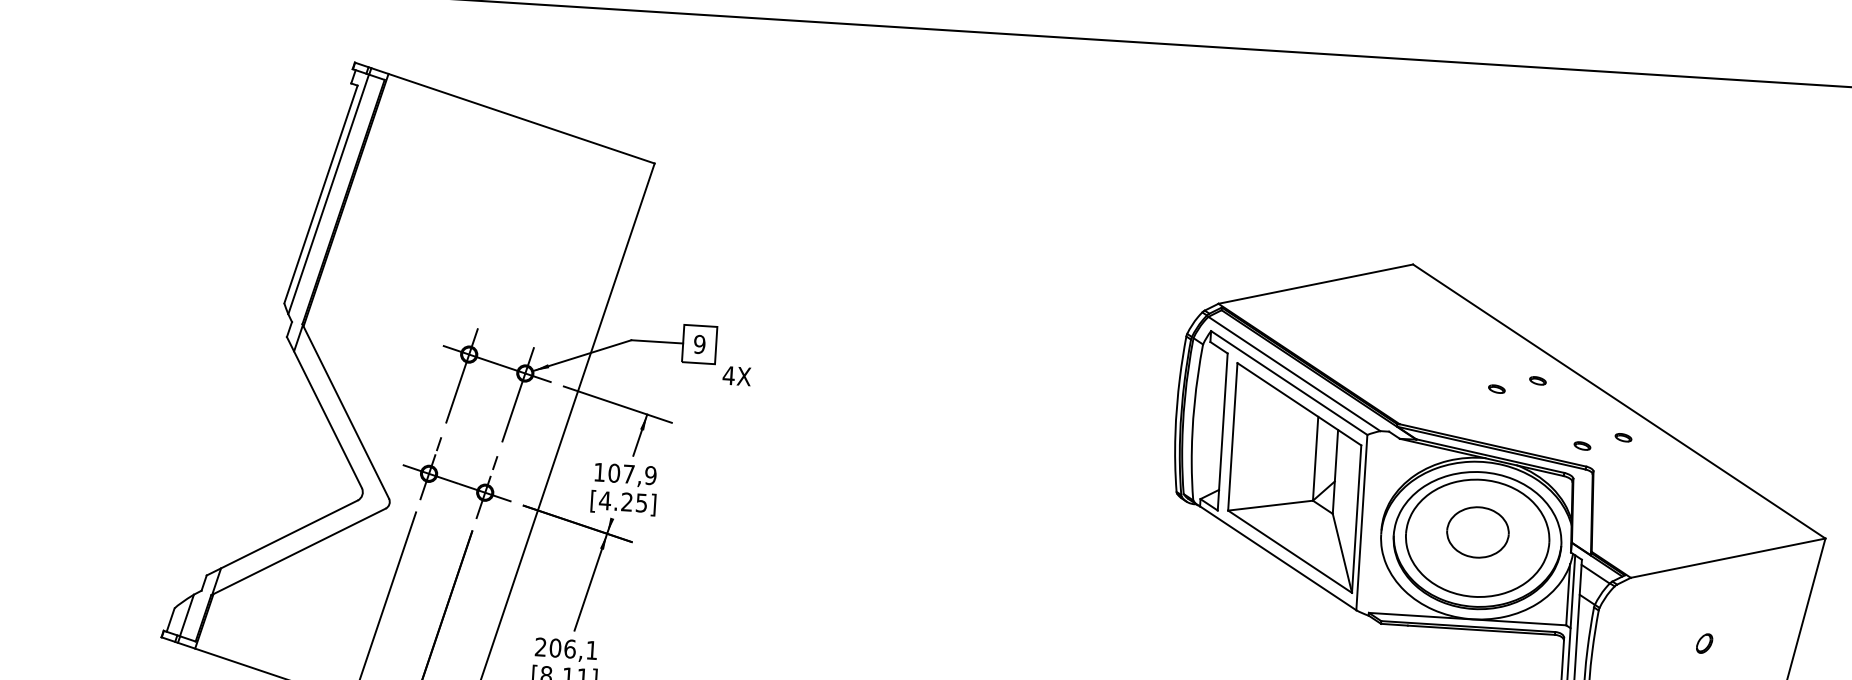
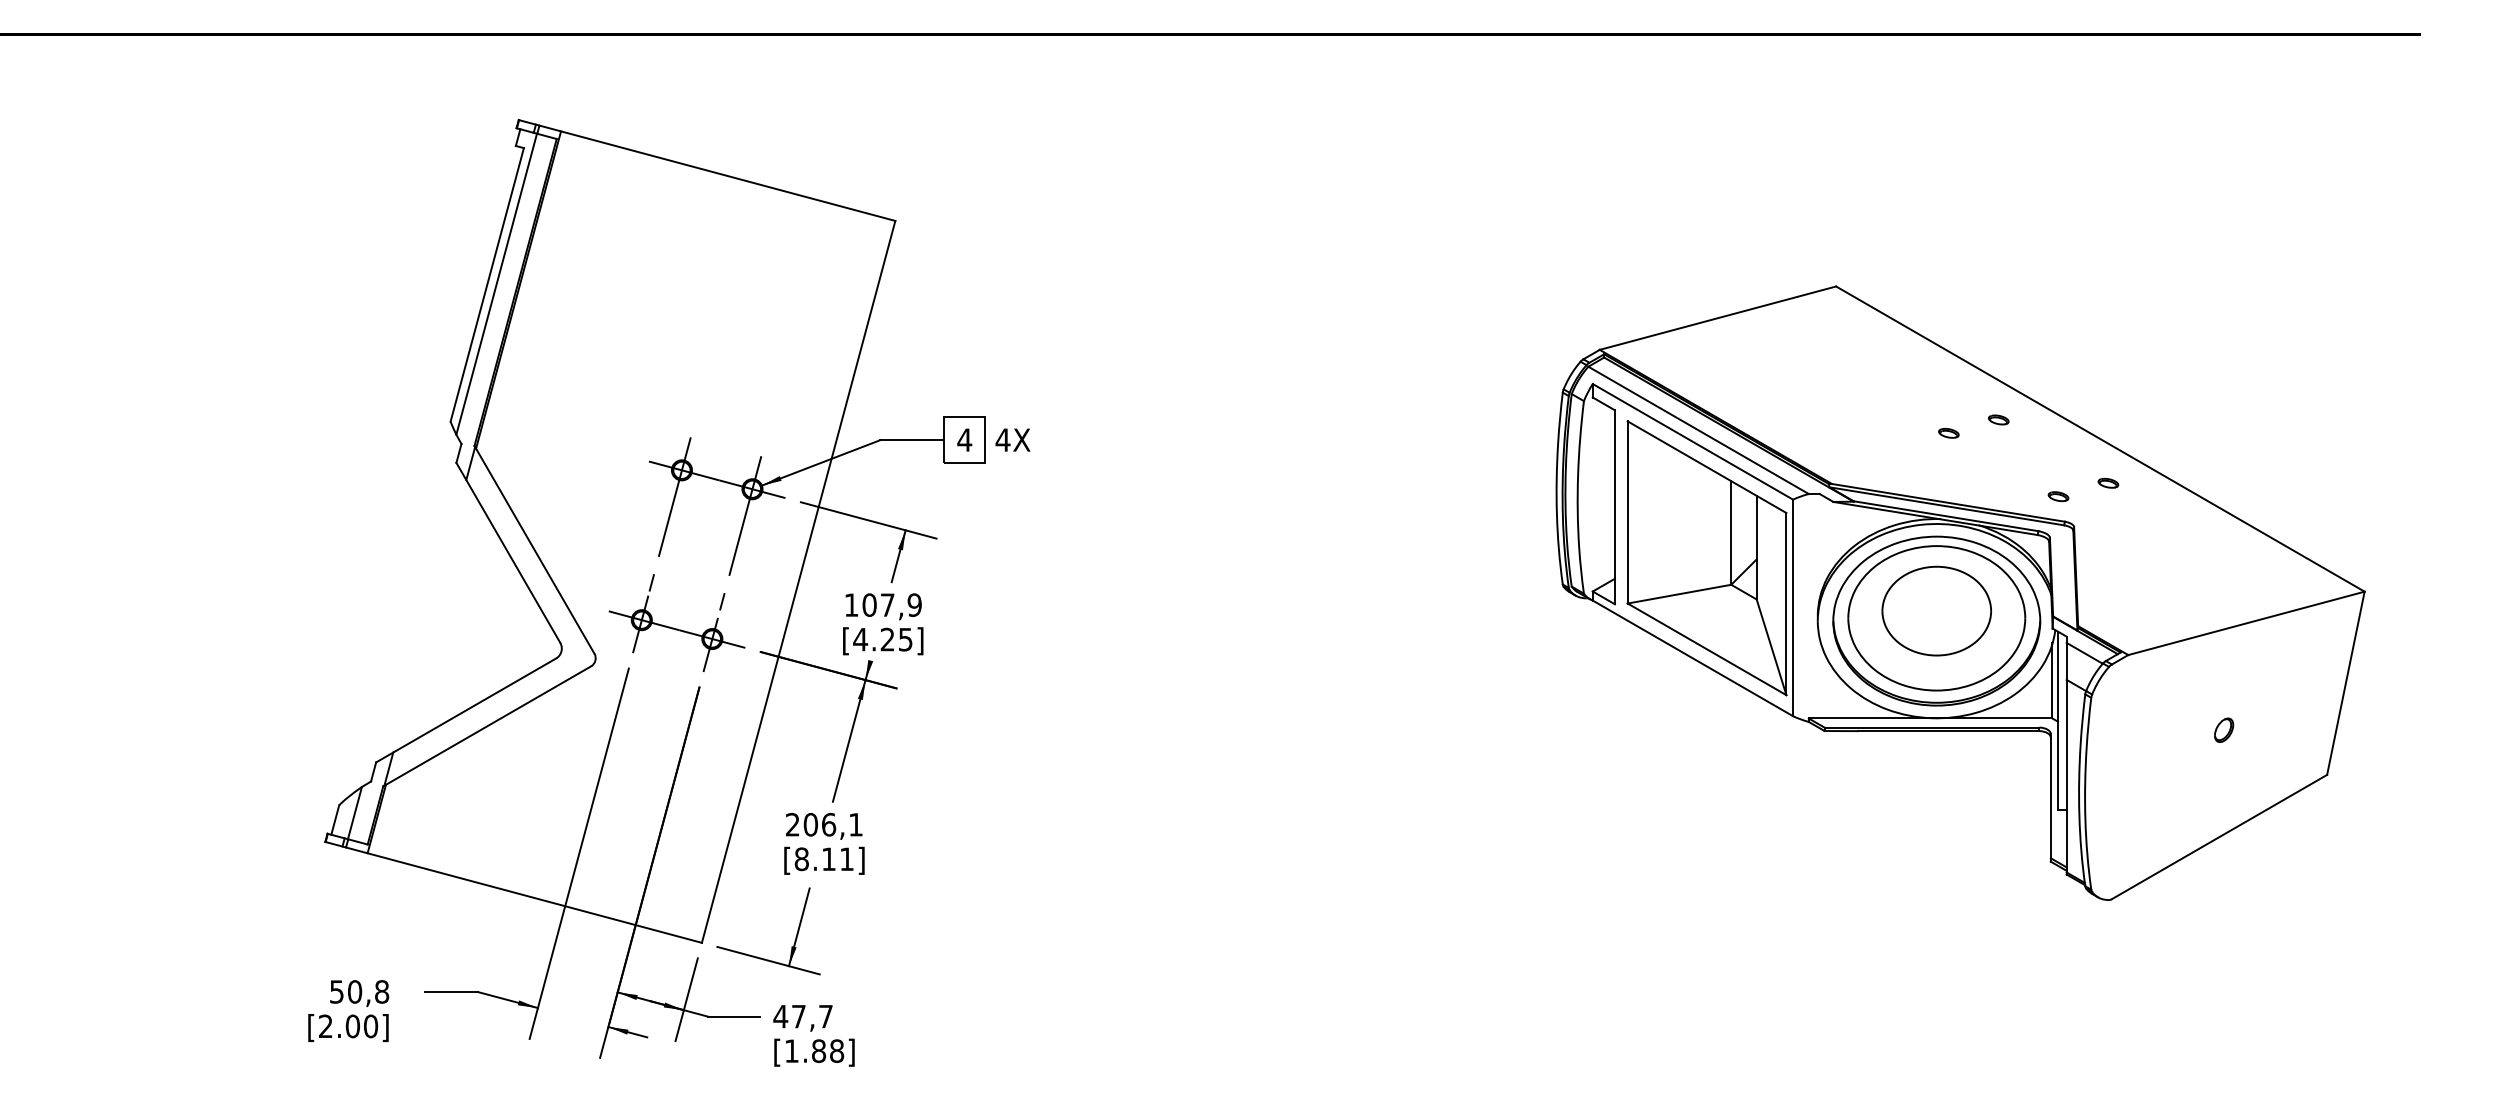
text: (699, 344) -> (964, 439), 9 -> 4
text: (736, 375) -> (1012, 439), moved
part: (1477, 531) -> (1936, 610), size x1.43

